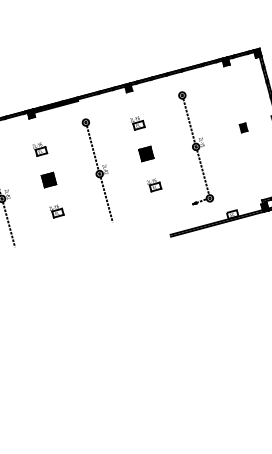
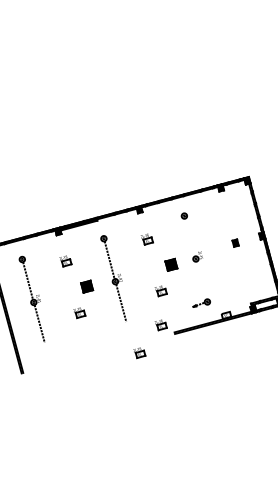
line: (189, 121) -> (190, 237), removed
part: (146, 153) -> (171, 264), moved
line: (202, 172) -> (201, 280), removed
part: (49, 179) -> (87, 286), moved
part: (153, 226) -> (160, 325), added
part: (128, 260) -> (139, 353), added

